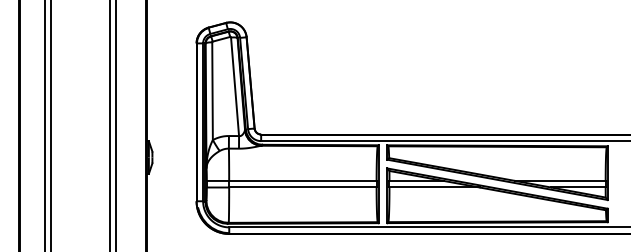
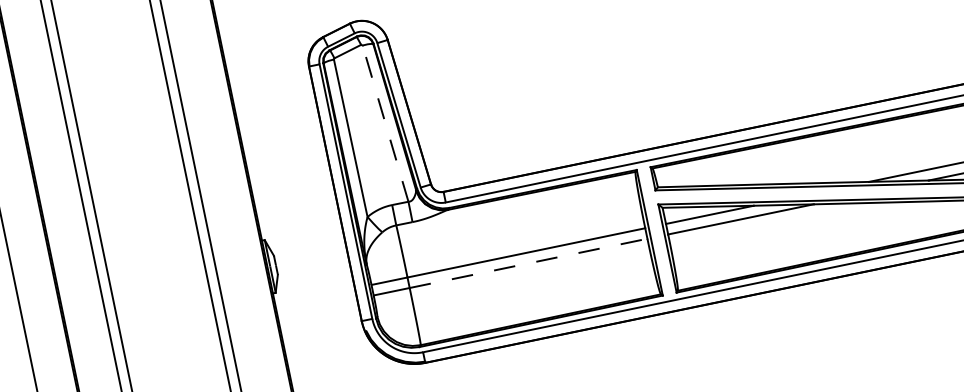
line: (235, 86) -> (386, 123), solid -> dashed
line: (302, 187) -> (527, 263), solid -> dashed

